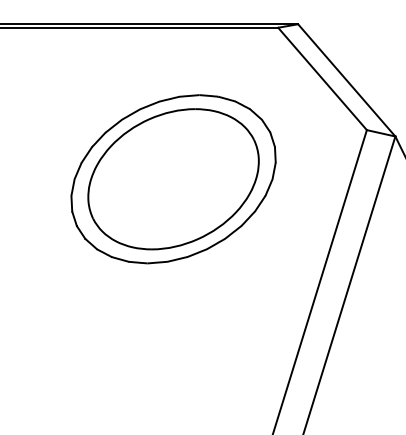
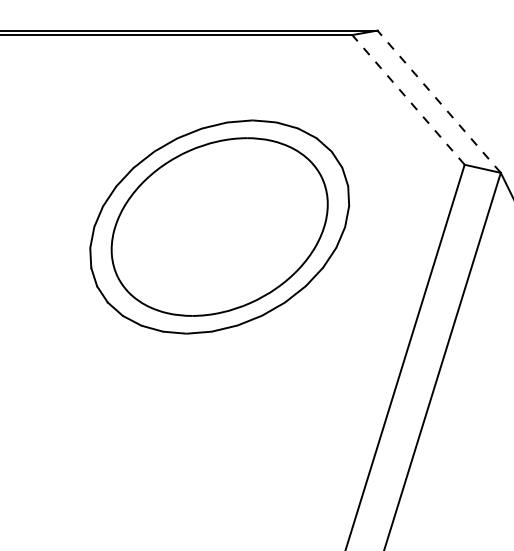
line: (322, 78) -> (408, 99), solid -> dashed
line: (346, 80) -> (438, 101), solid -> dashed

